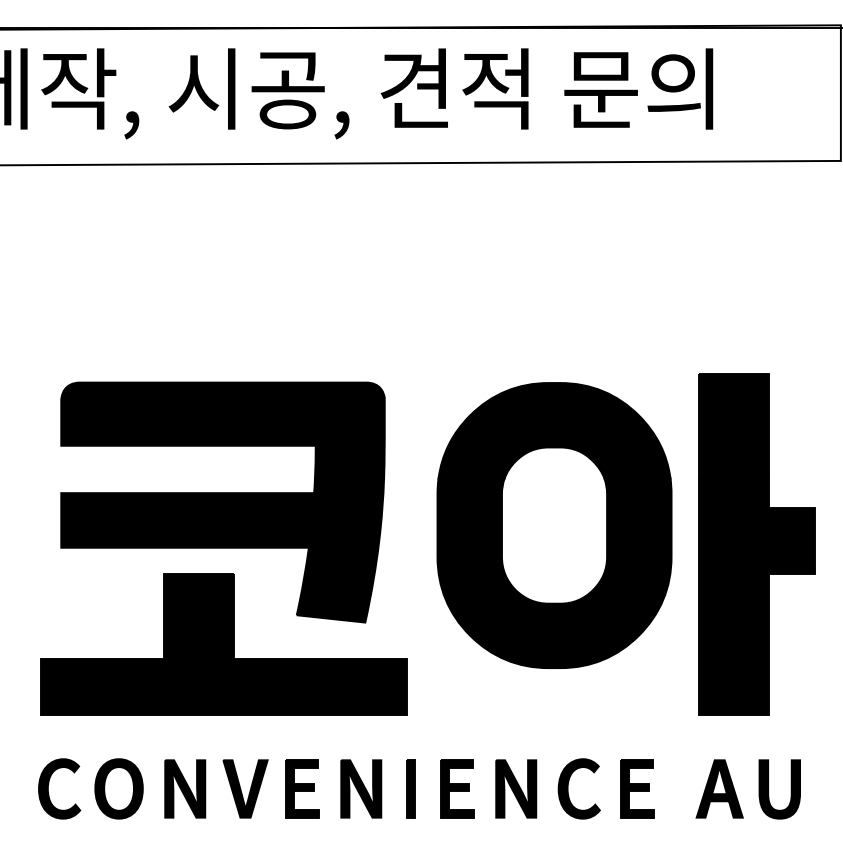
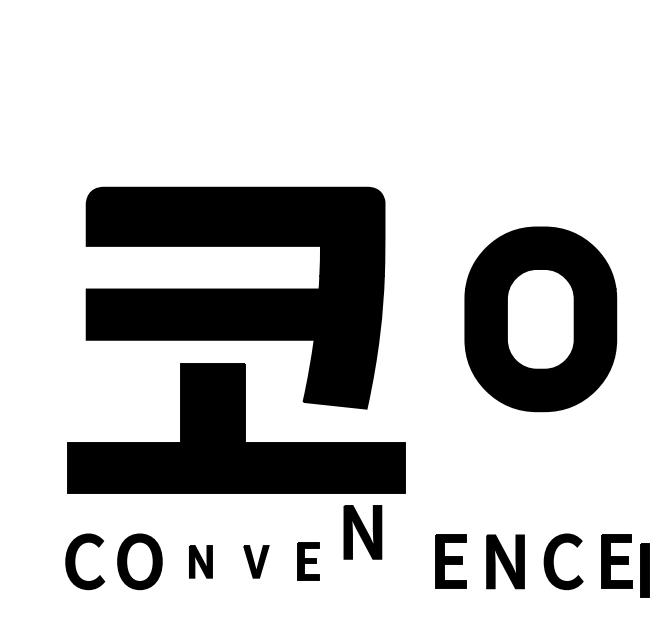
part: (554, 525) -> (540, 319), size x0.7
part: (185, 788) -> (201, 561), size x0.6
part: (245, 788) -> (256, 561), size x0.6
part: (302, 788) -> (308, 561), size x0.7
part: (361, 788) -> (363, 531), moved
part: (410, 788) -> (644, 569), moved

